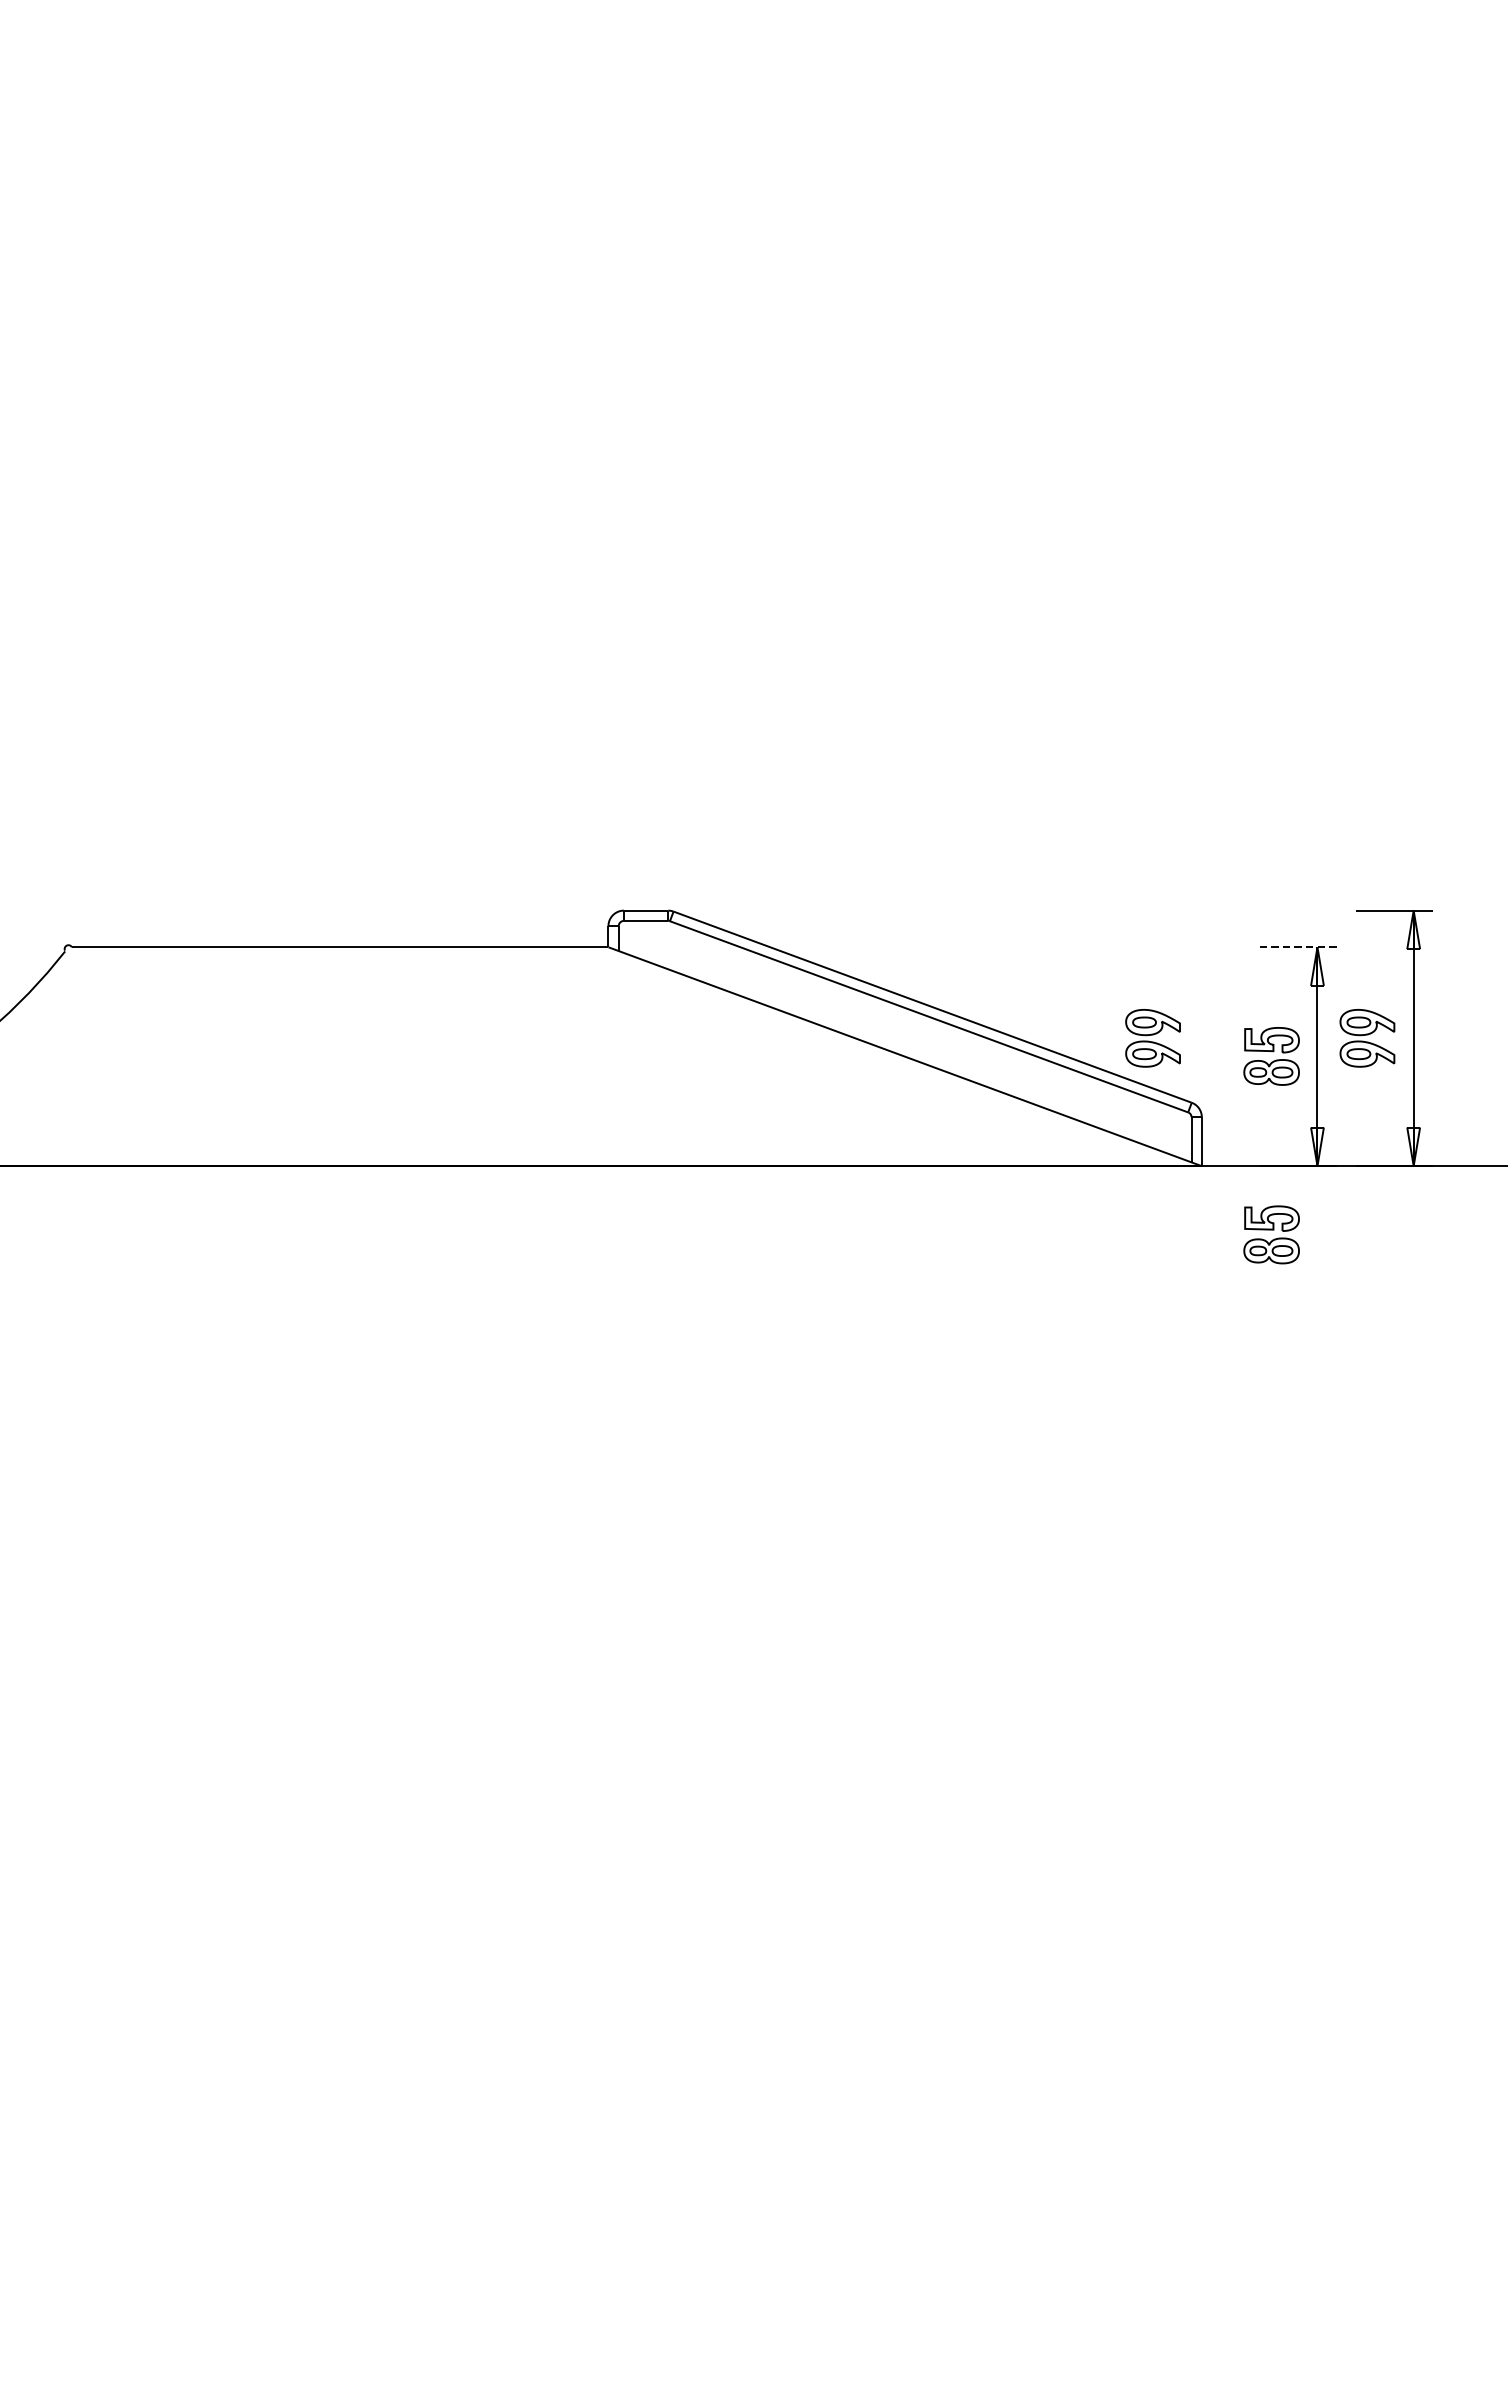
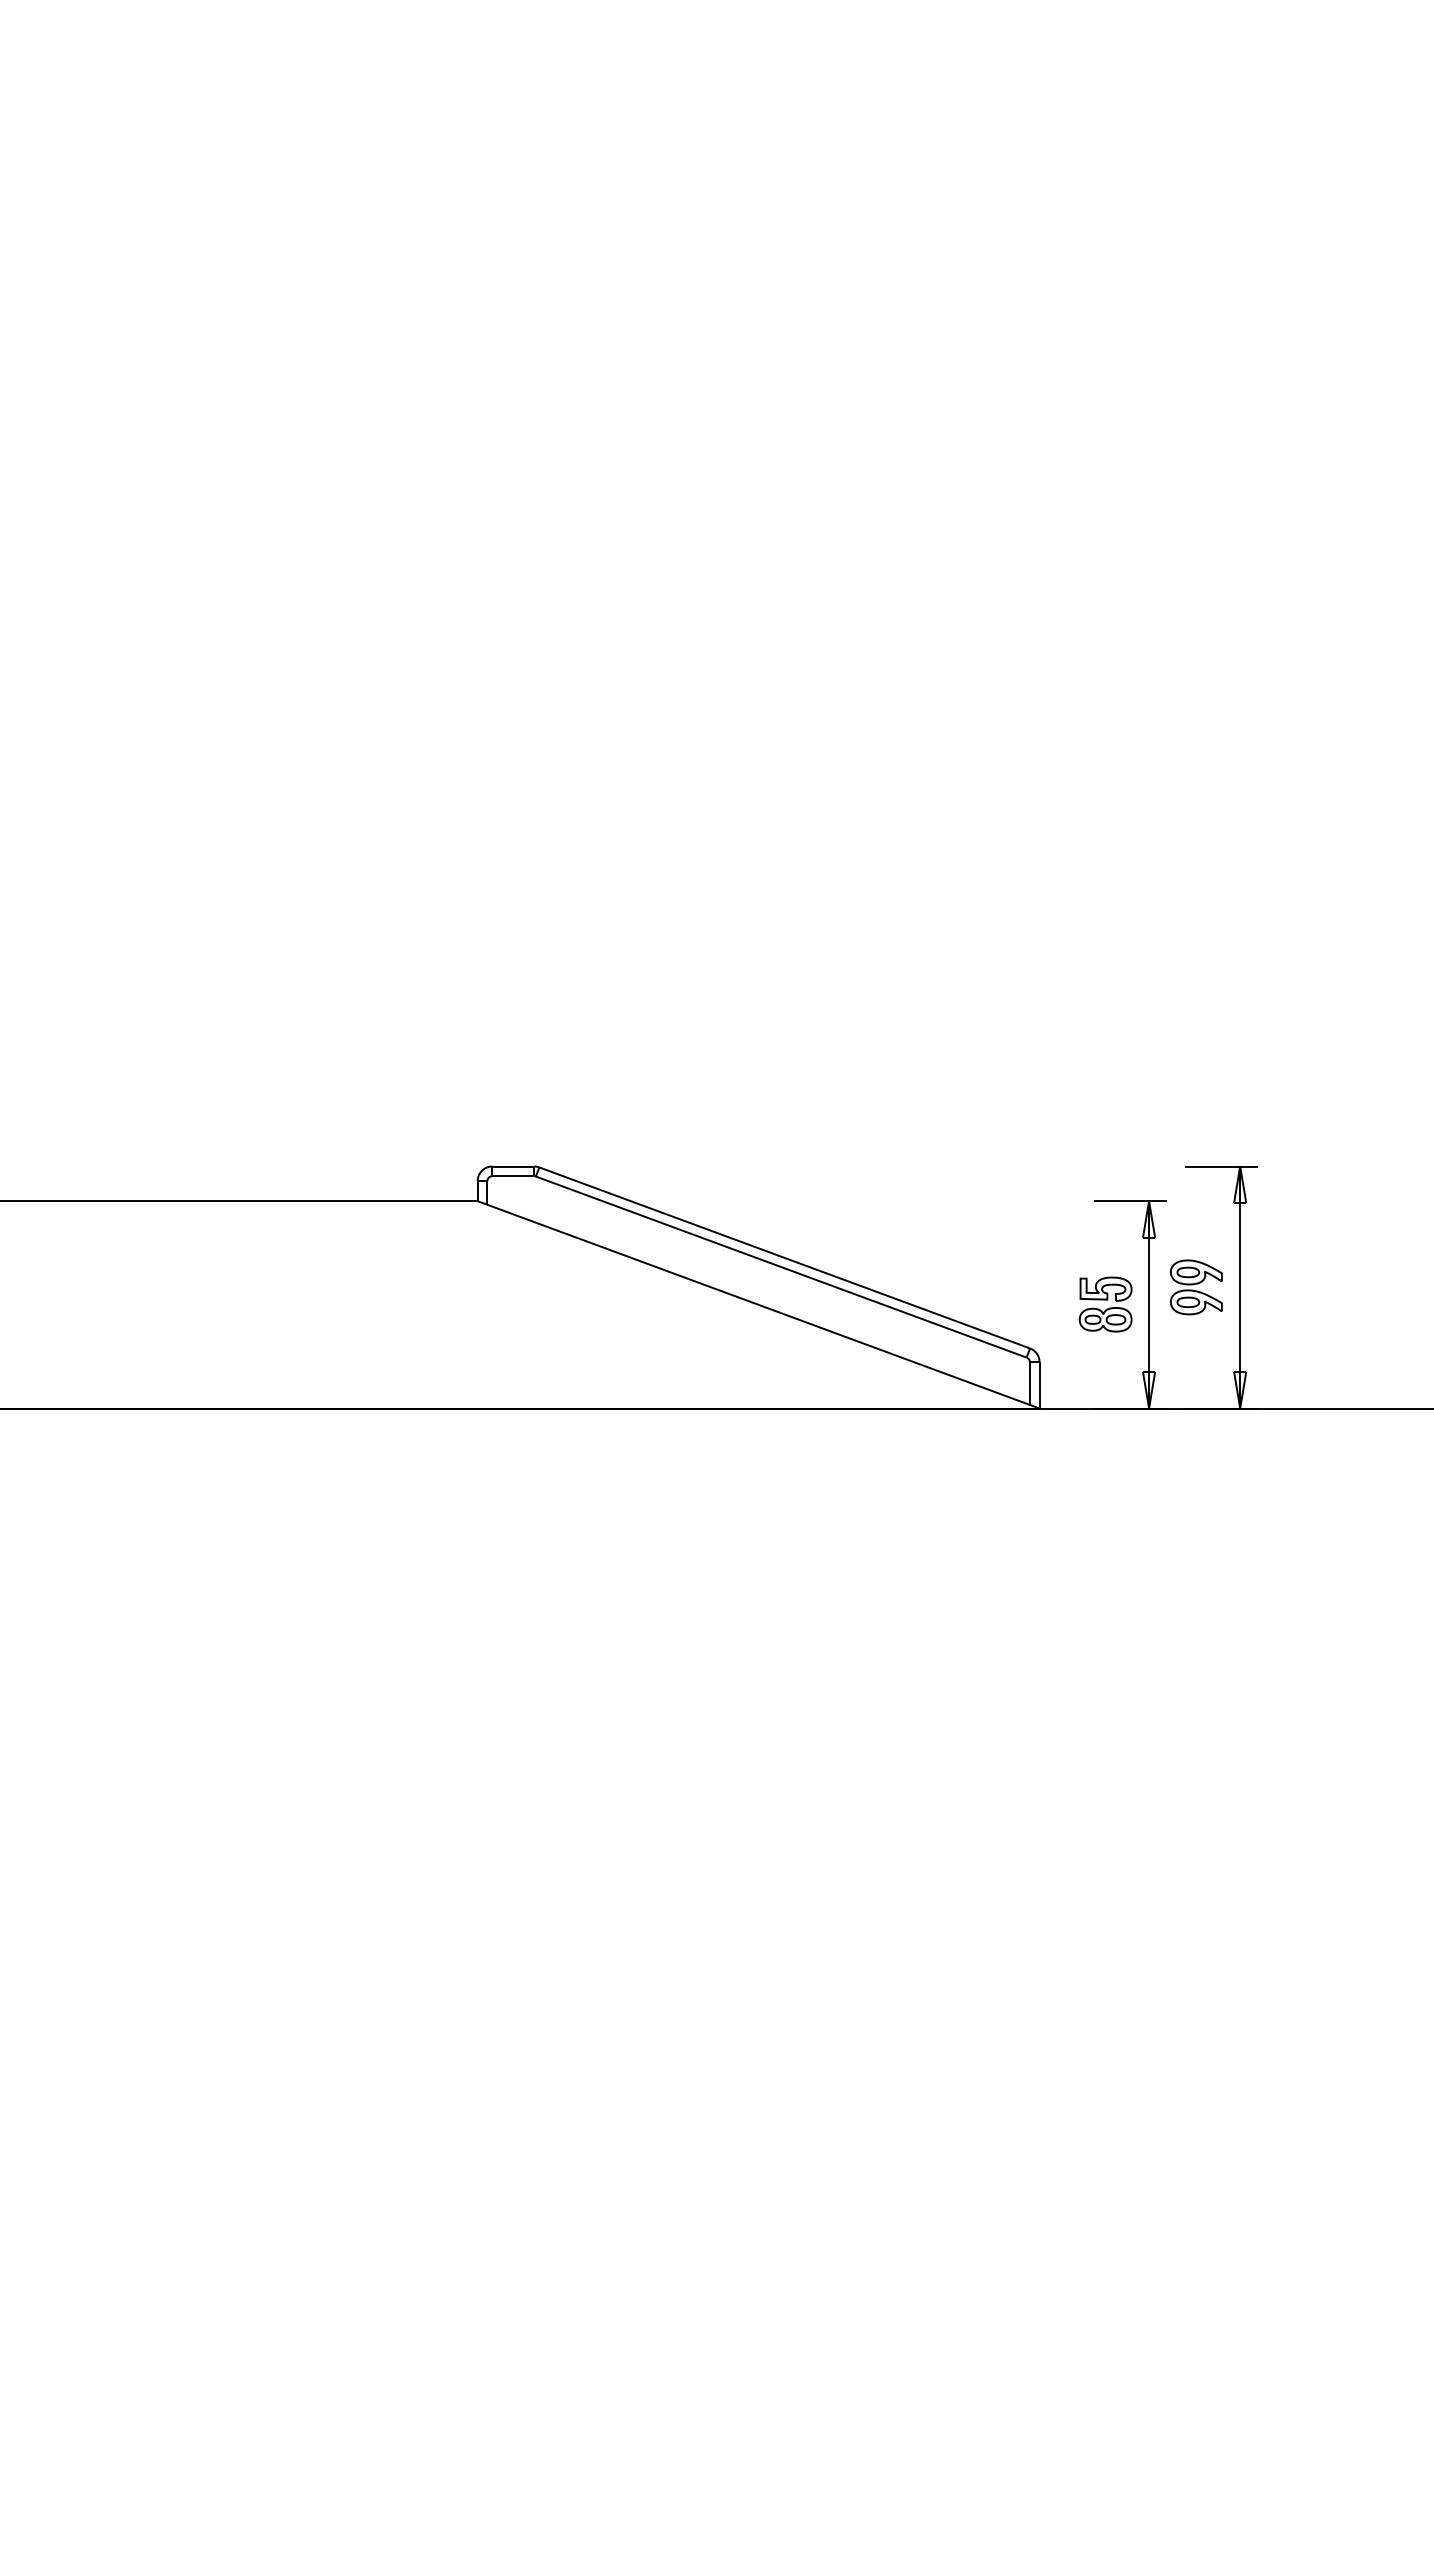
line: (1297, 947) -> (1130, 1201), dashed -> solid
part: (1153, 1038) -> (993, 1287), removed
part: (1271, 1234) -> (1105, 1473), removed

